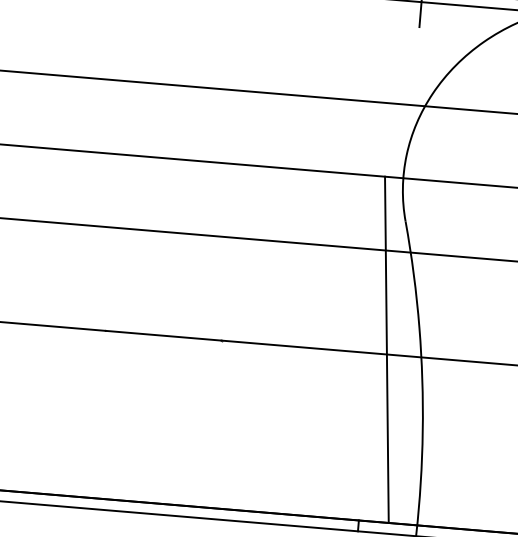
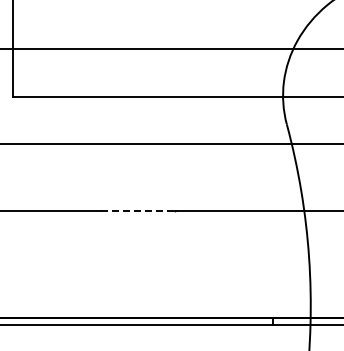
line: (164, 335) -> (138, 210), solid -> dashed
line: (386, 349) -> (281, 207), removed

